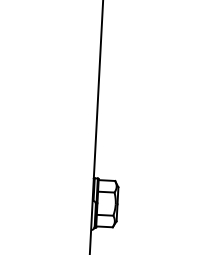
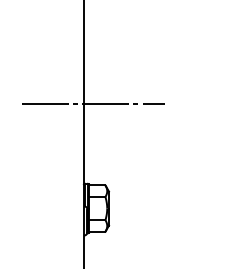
line: (107, 98) -> (93, 103), added

